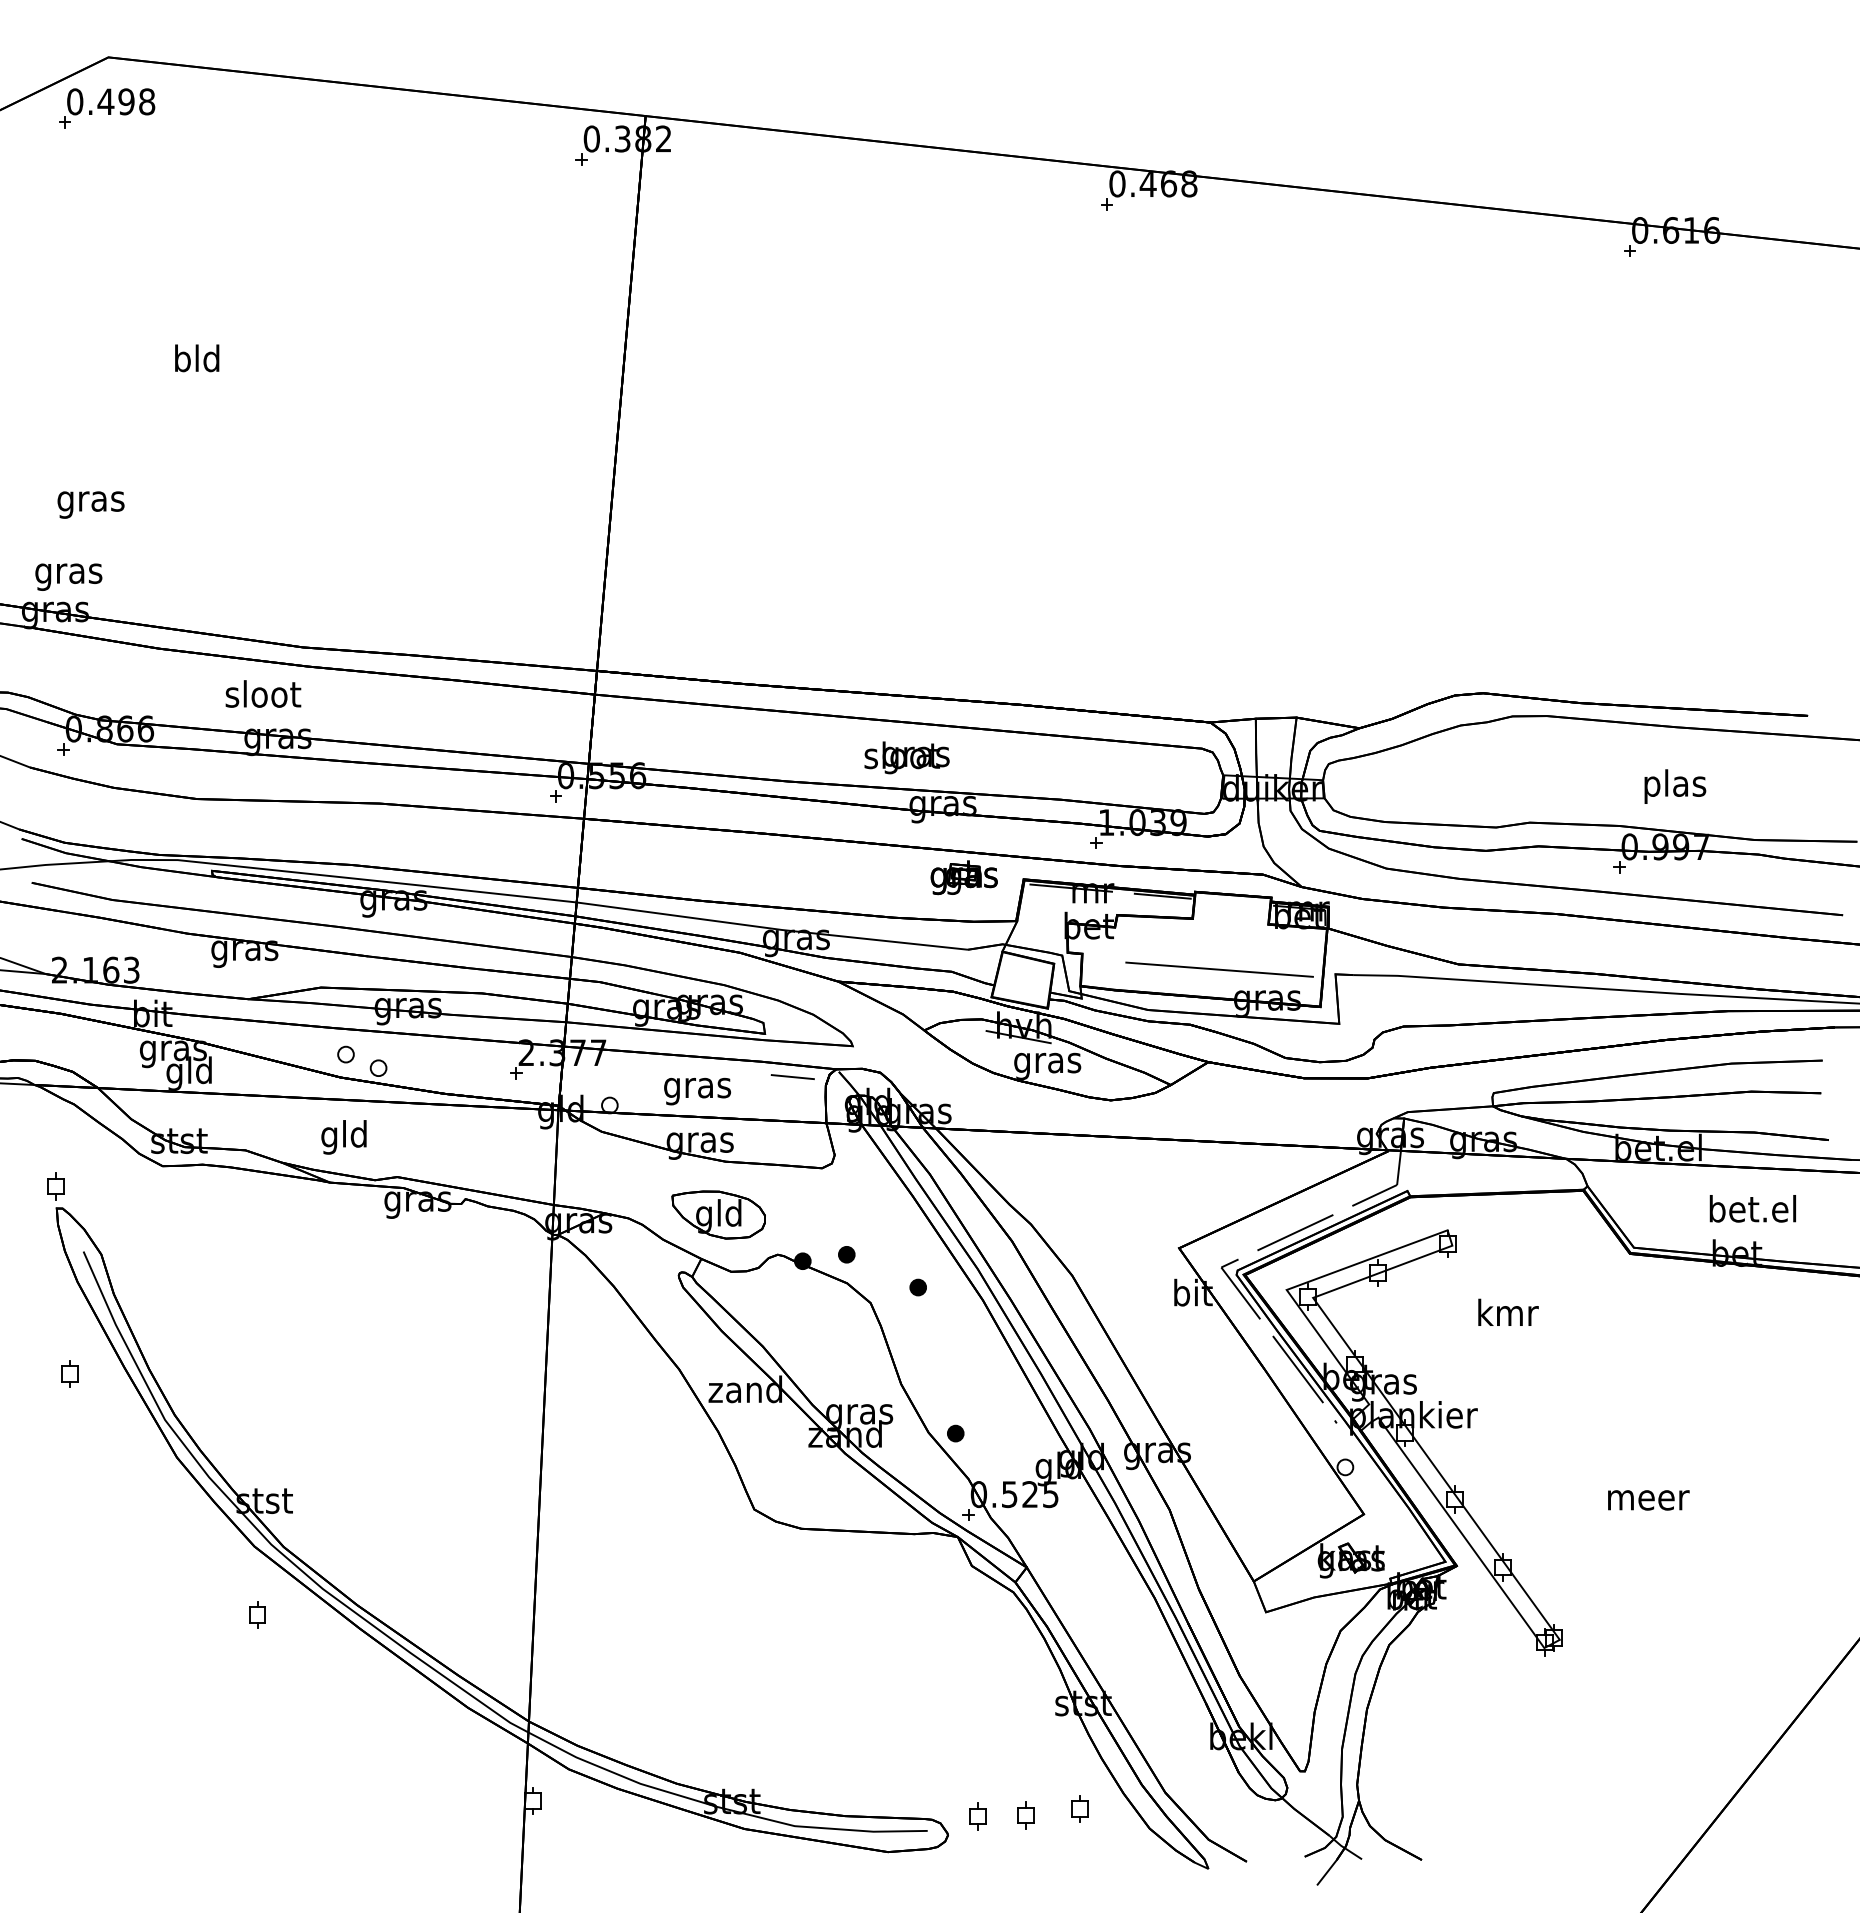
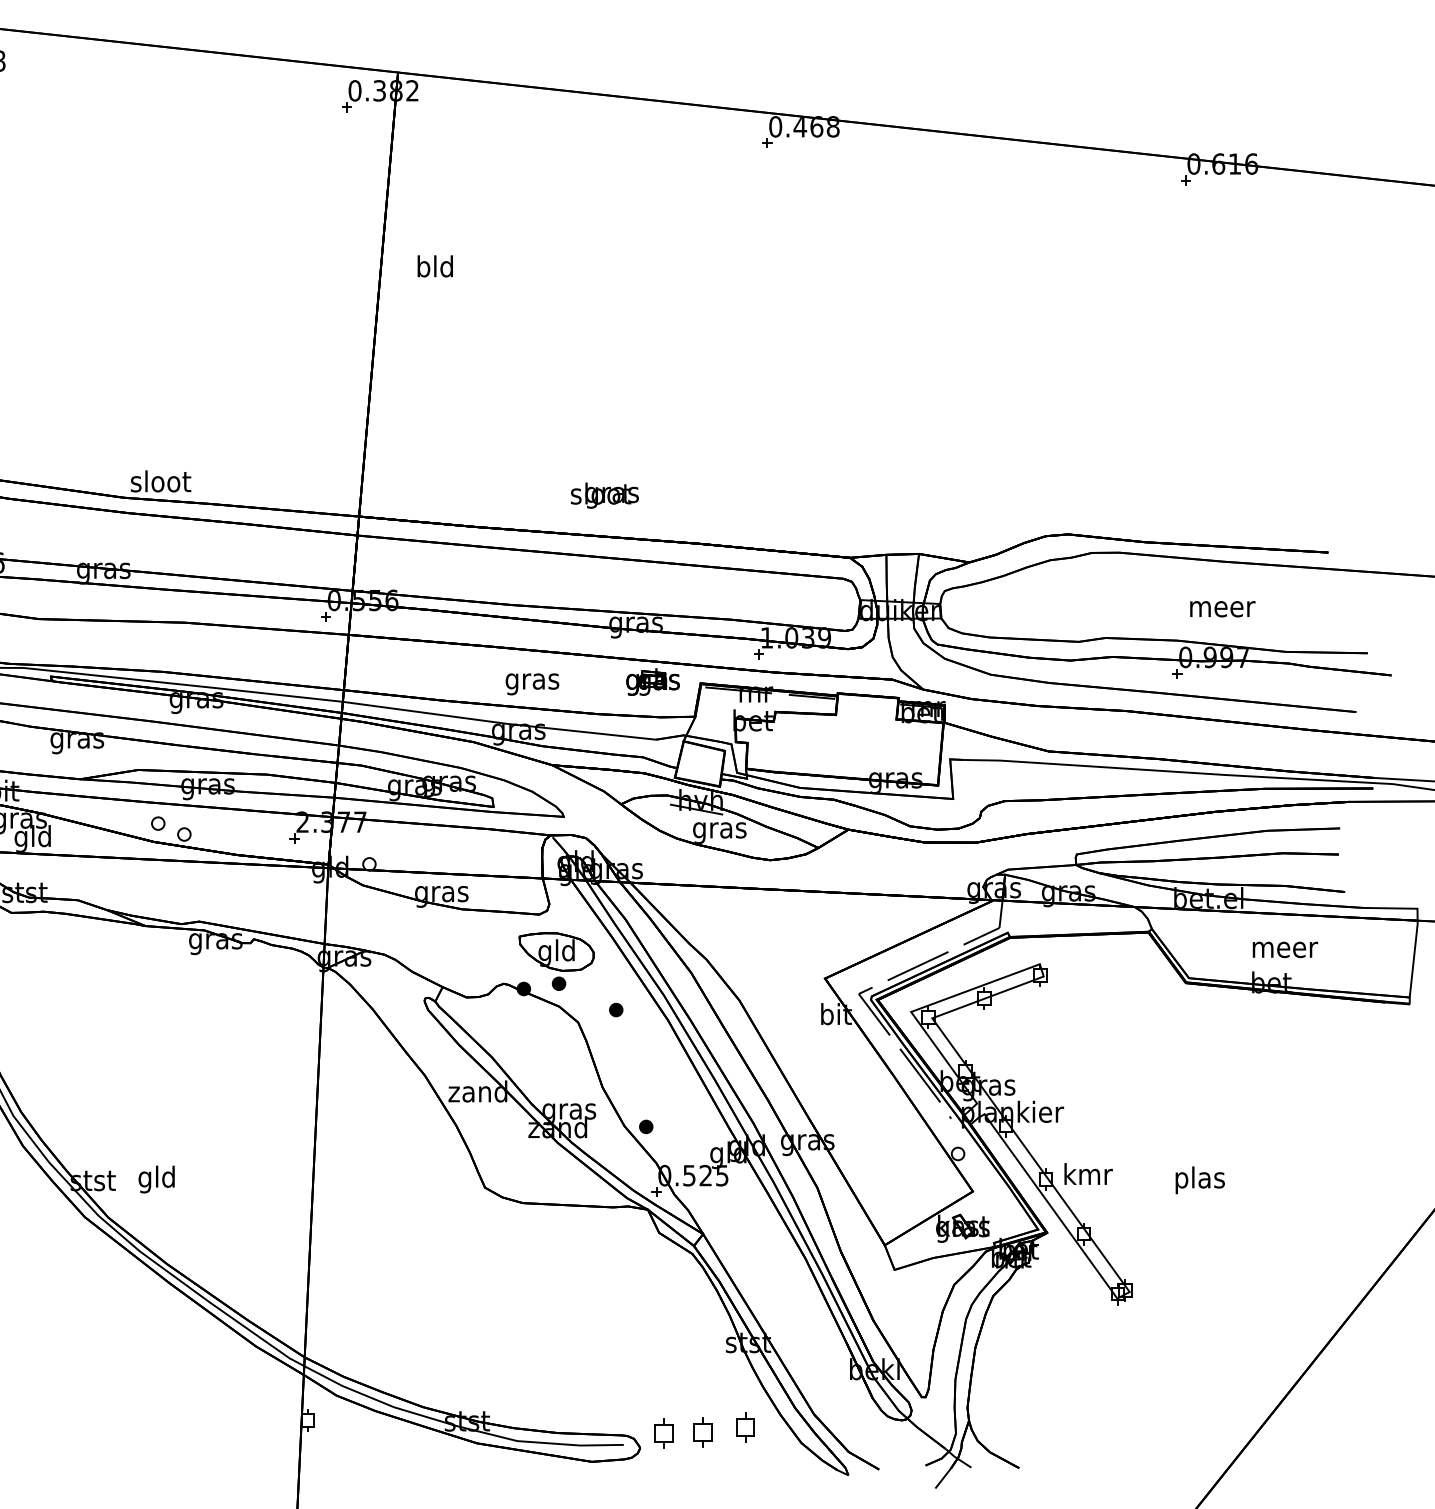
text: (197, 358) -> (435, 266), moved
text: (263, 693) -> (161, 481), moved
text: (906, 757) -> (604, 495), moved
text: (1675, 786) -> (1222, 609), plas -> meer
line: (1219, 969) -> (857, 755), removed
line: (792, 1077) -> (515, 841), removed
text: (697, 1091) -> (532, 684), moved
text: (343, 1137) -> (156, 1179), moved
text: (1752, 1208) -> (1283, 946), bet.el -> meer
part: (718, 1214) -> (556, 951), moved
text: (1508, 1311) -> (1088, 1173), moved
text: (1648, 1500) -> (1200, 1180), meer -> plas
part: (257, 1614) -> (87, 1271), removed
part: (1079, 1808) -> (745, 1426), size x1.4
part: (1025, 1815) -> (702, 1432), size x1.4
part: (977, 1816) -> (663, 1433), size x1.4

